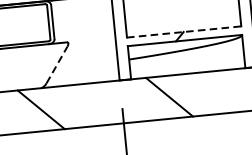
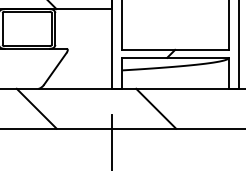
line: (185, 31) -> (176, 49), dashed -> solid
line: (57, 64) -> (55, 68), dashed -> solid

